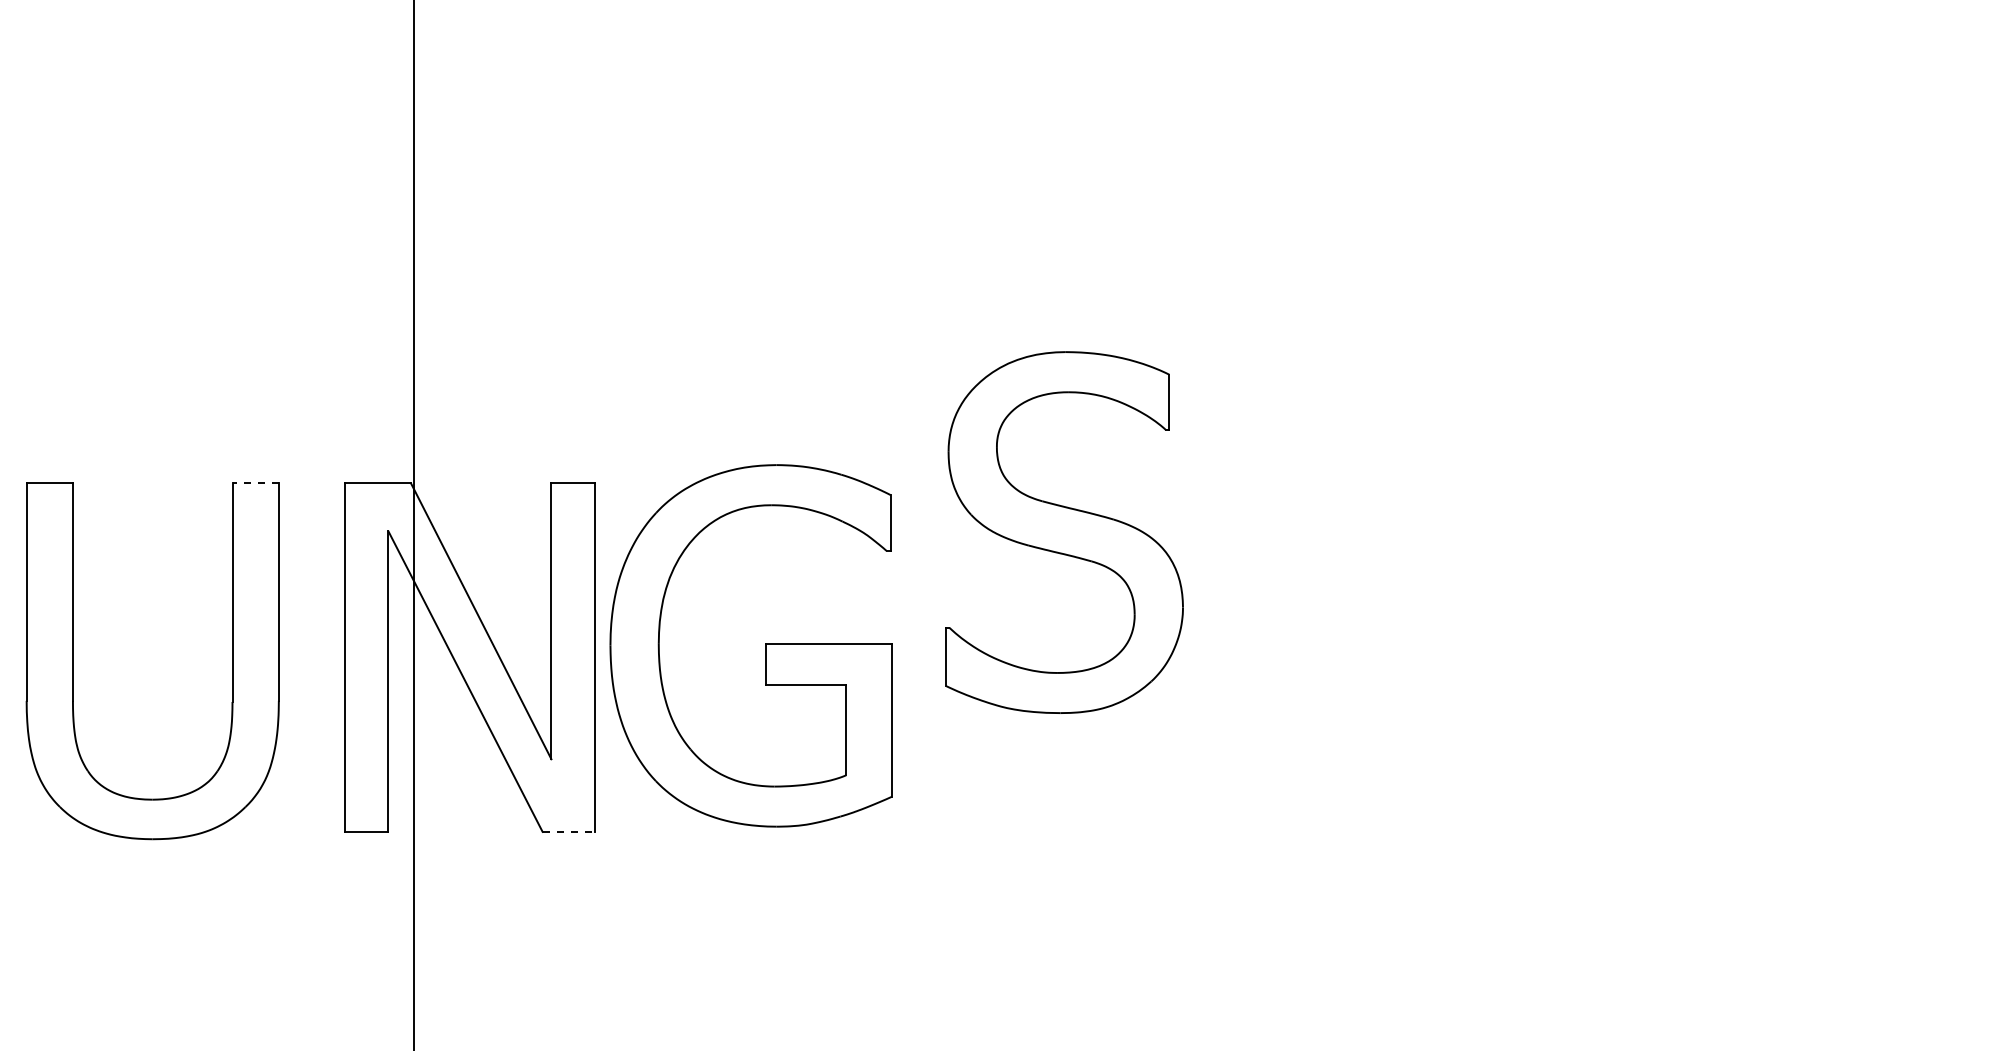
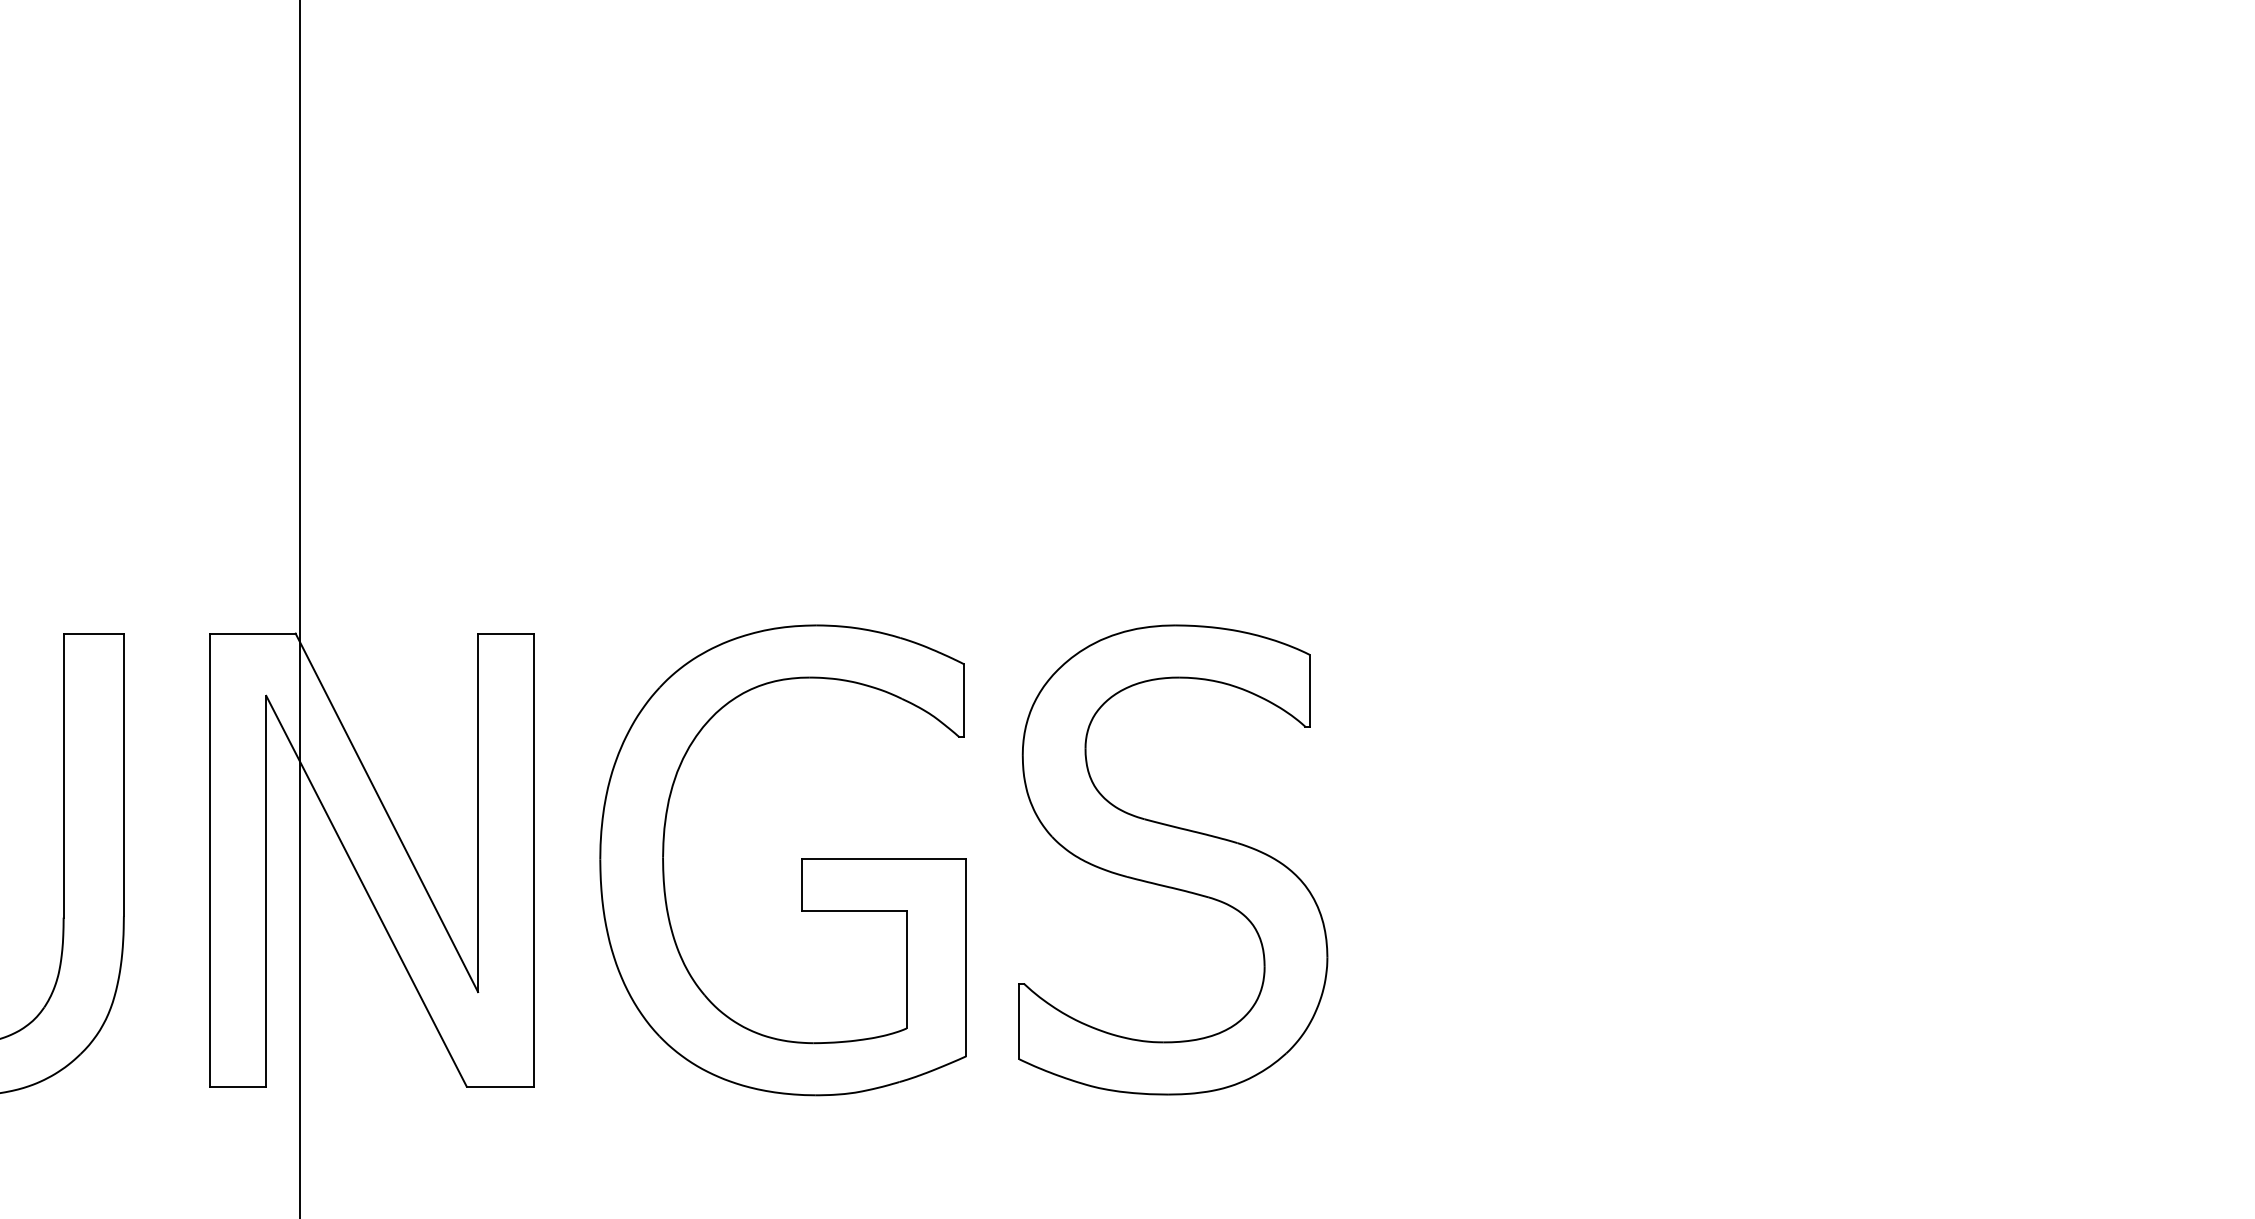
line: (255, 483) -> (93, 633), dashed -> solid
part: (1064, 532) -> (1173, 859), moved
part: (765, 645) -> (801, 859), moved
line: (569, 831) -> (501, 1085), dashed -> solid

